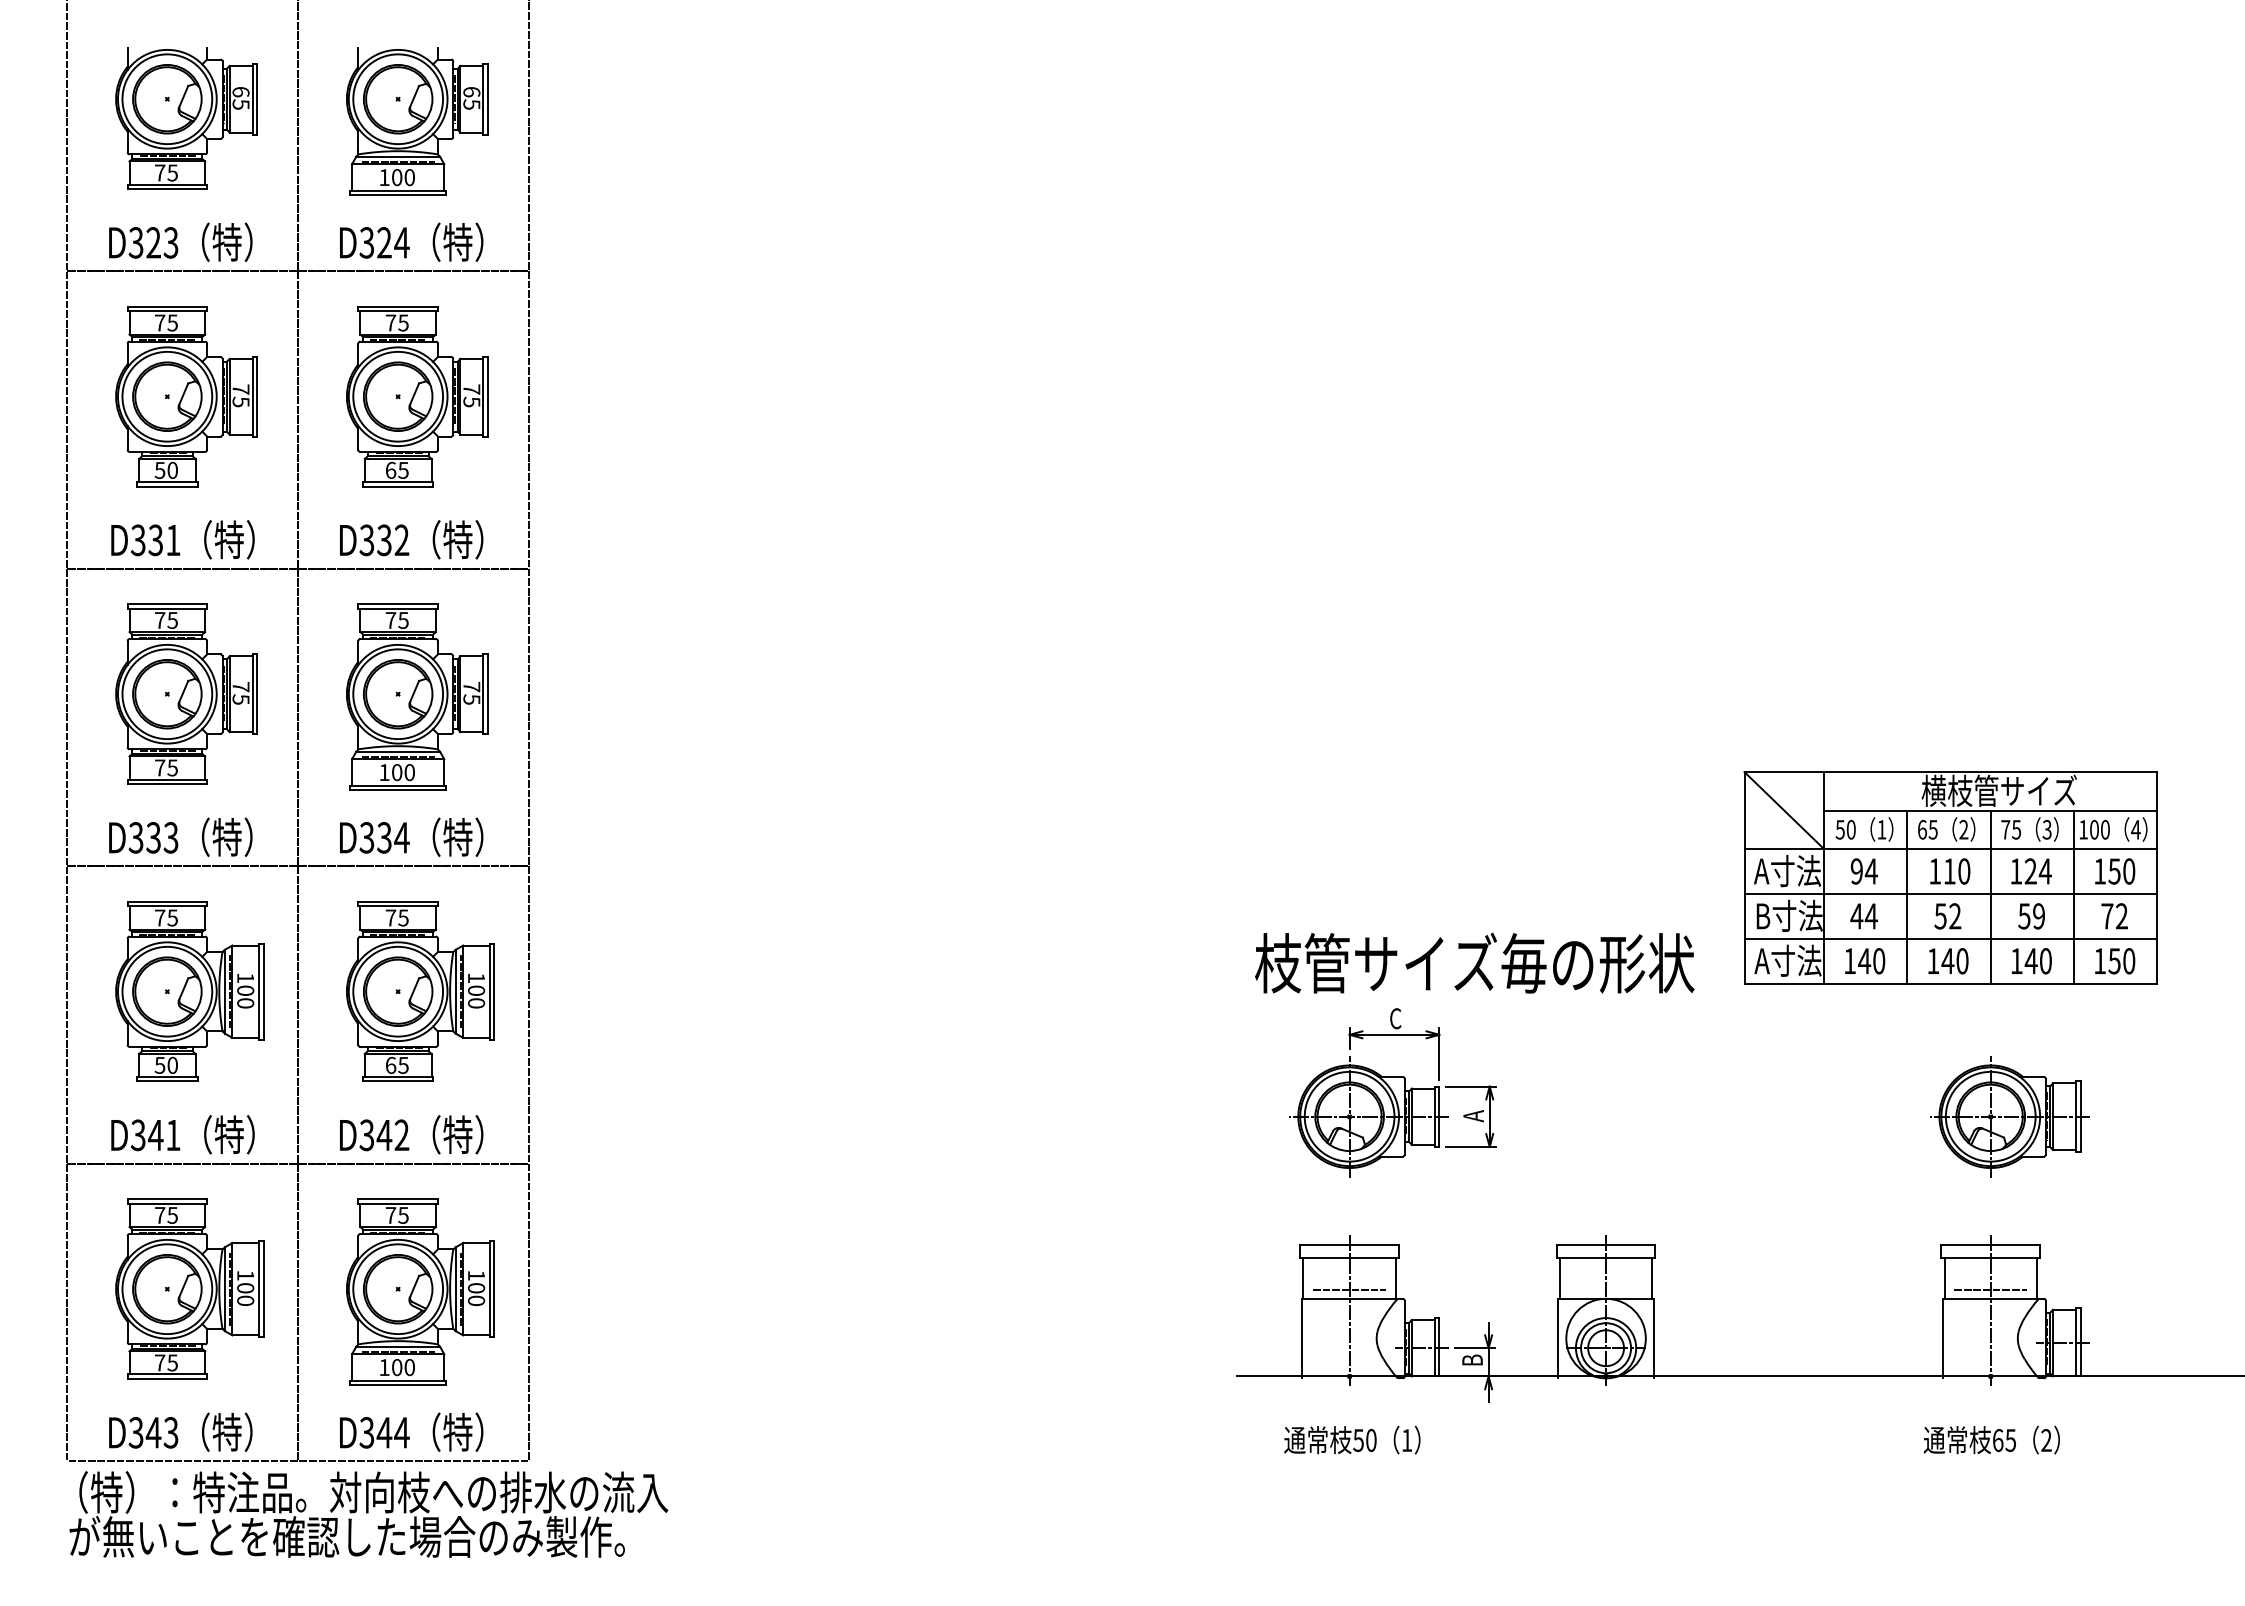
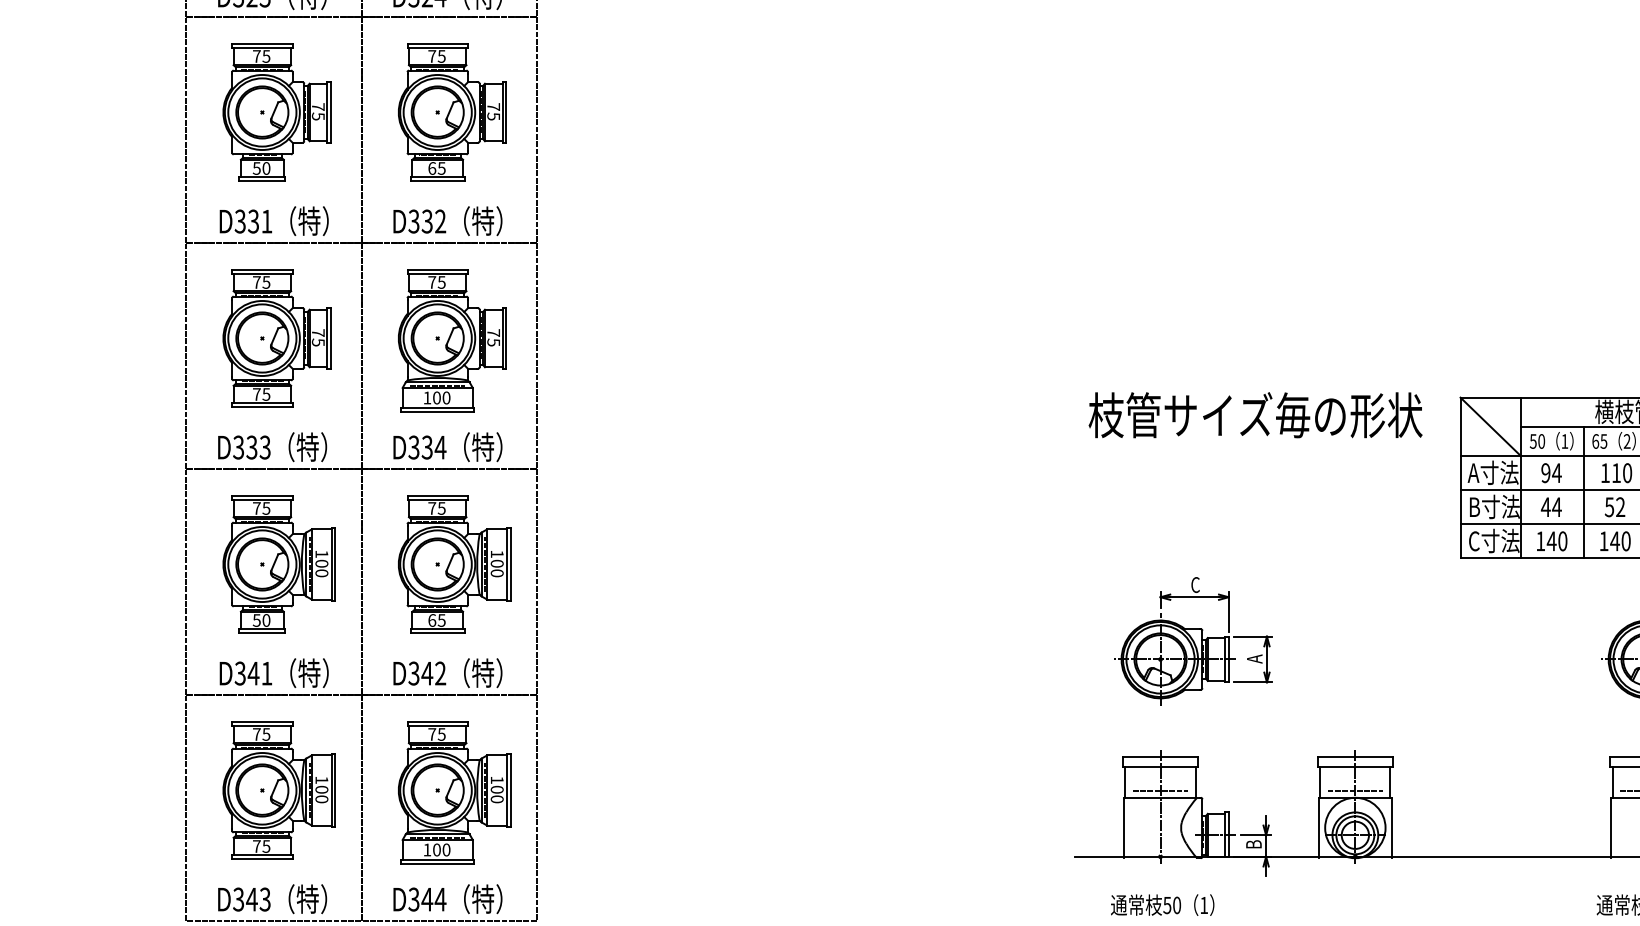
text: (1788, 960) -> (1493, 540), A寸法 -> C寸法
text: (1474, 962) -> (1255, 414), moved
line: (1605, 1289) -> (1354, 790), added

